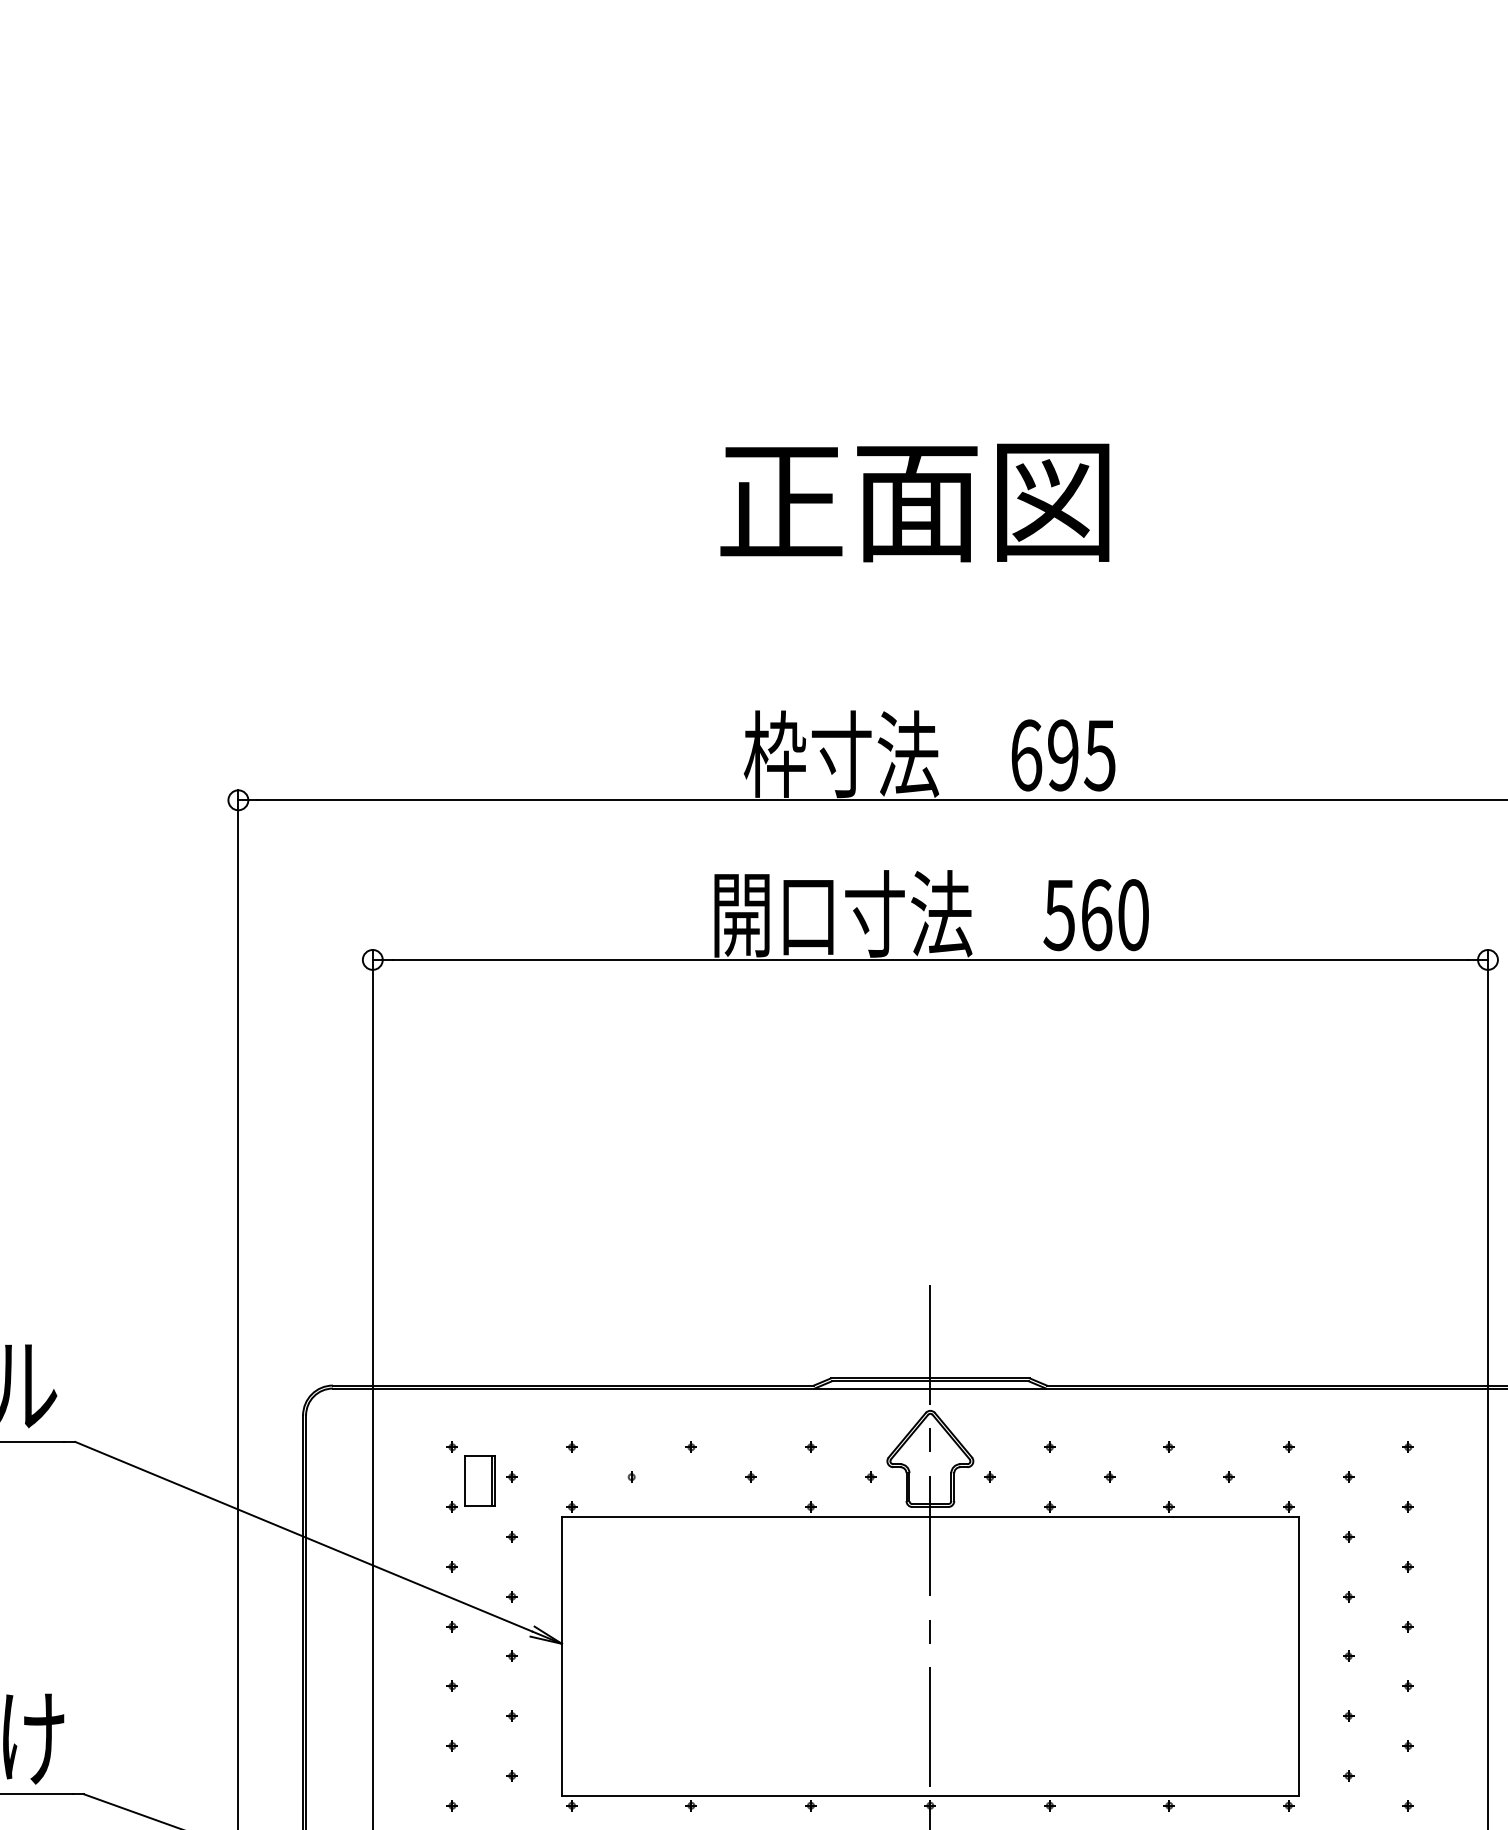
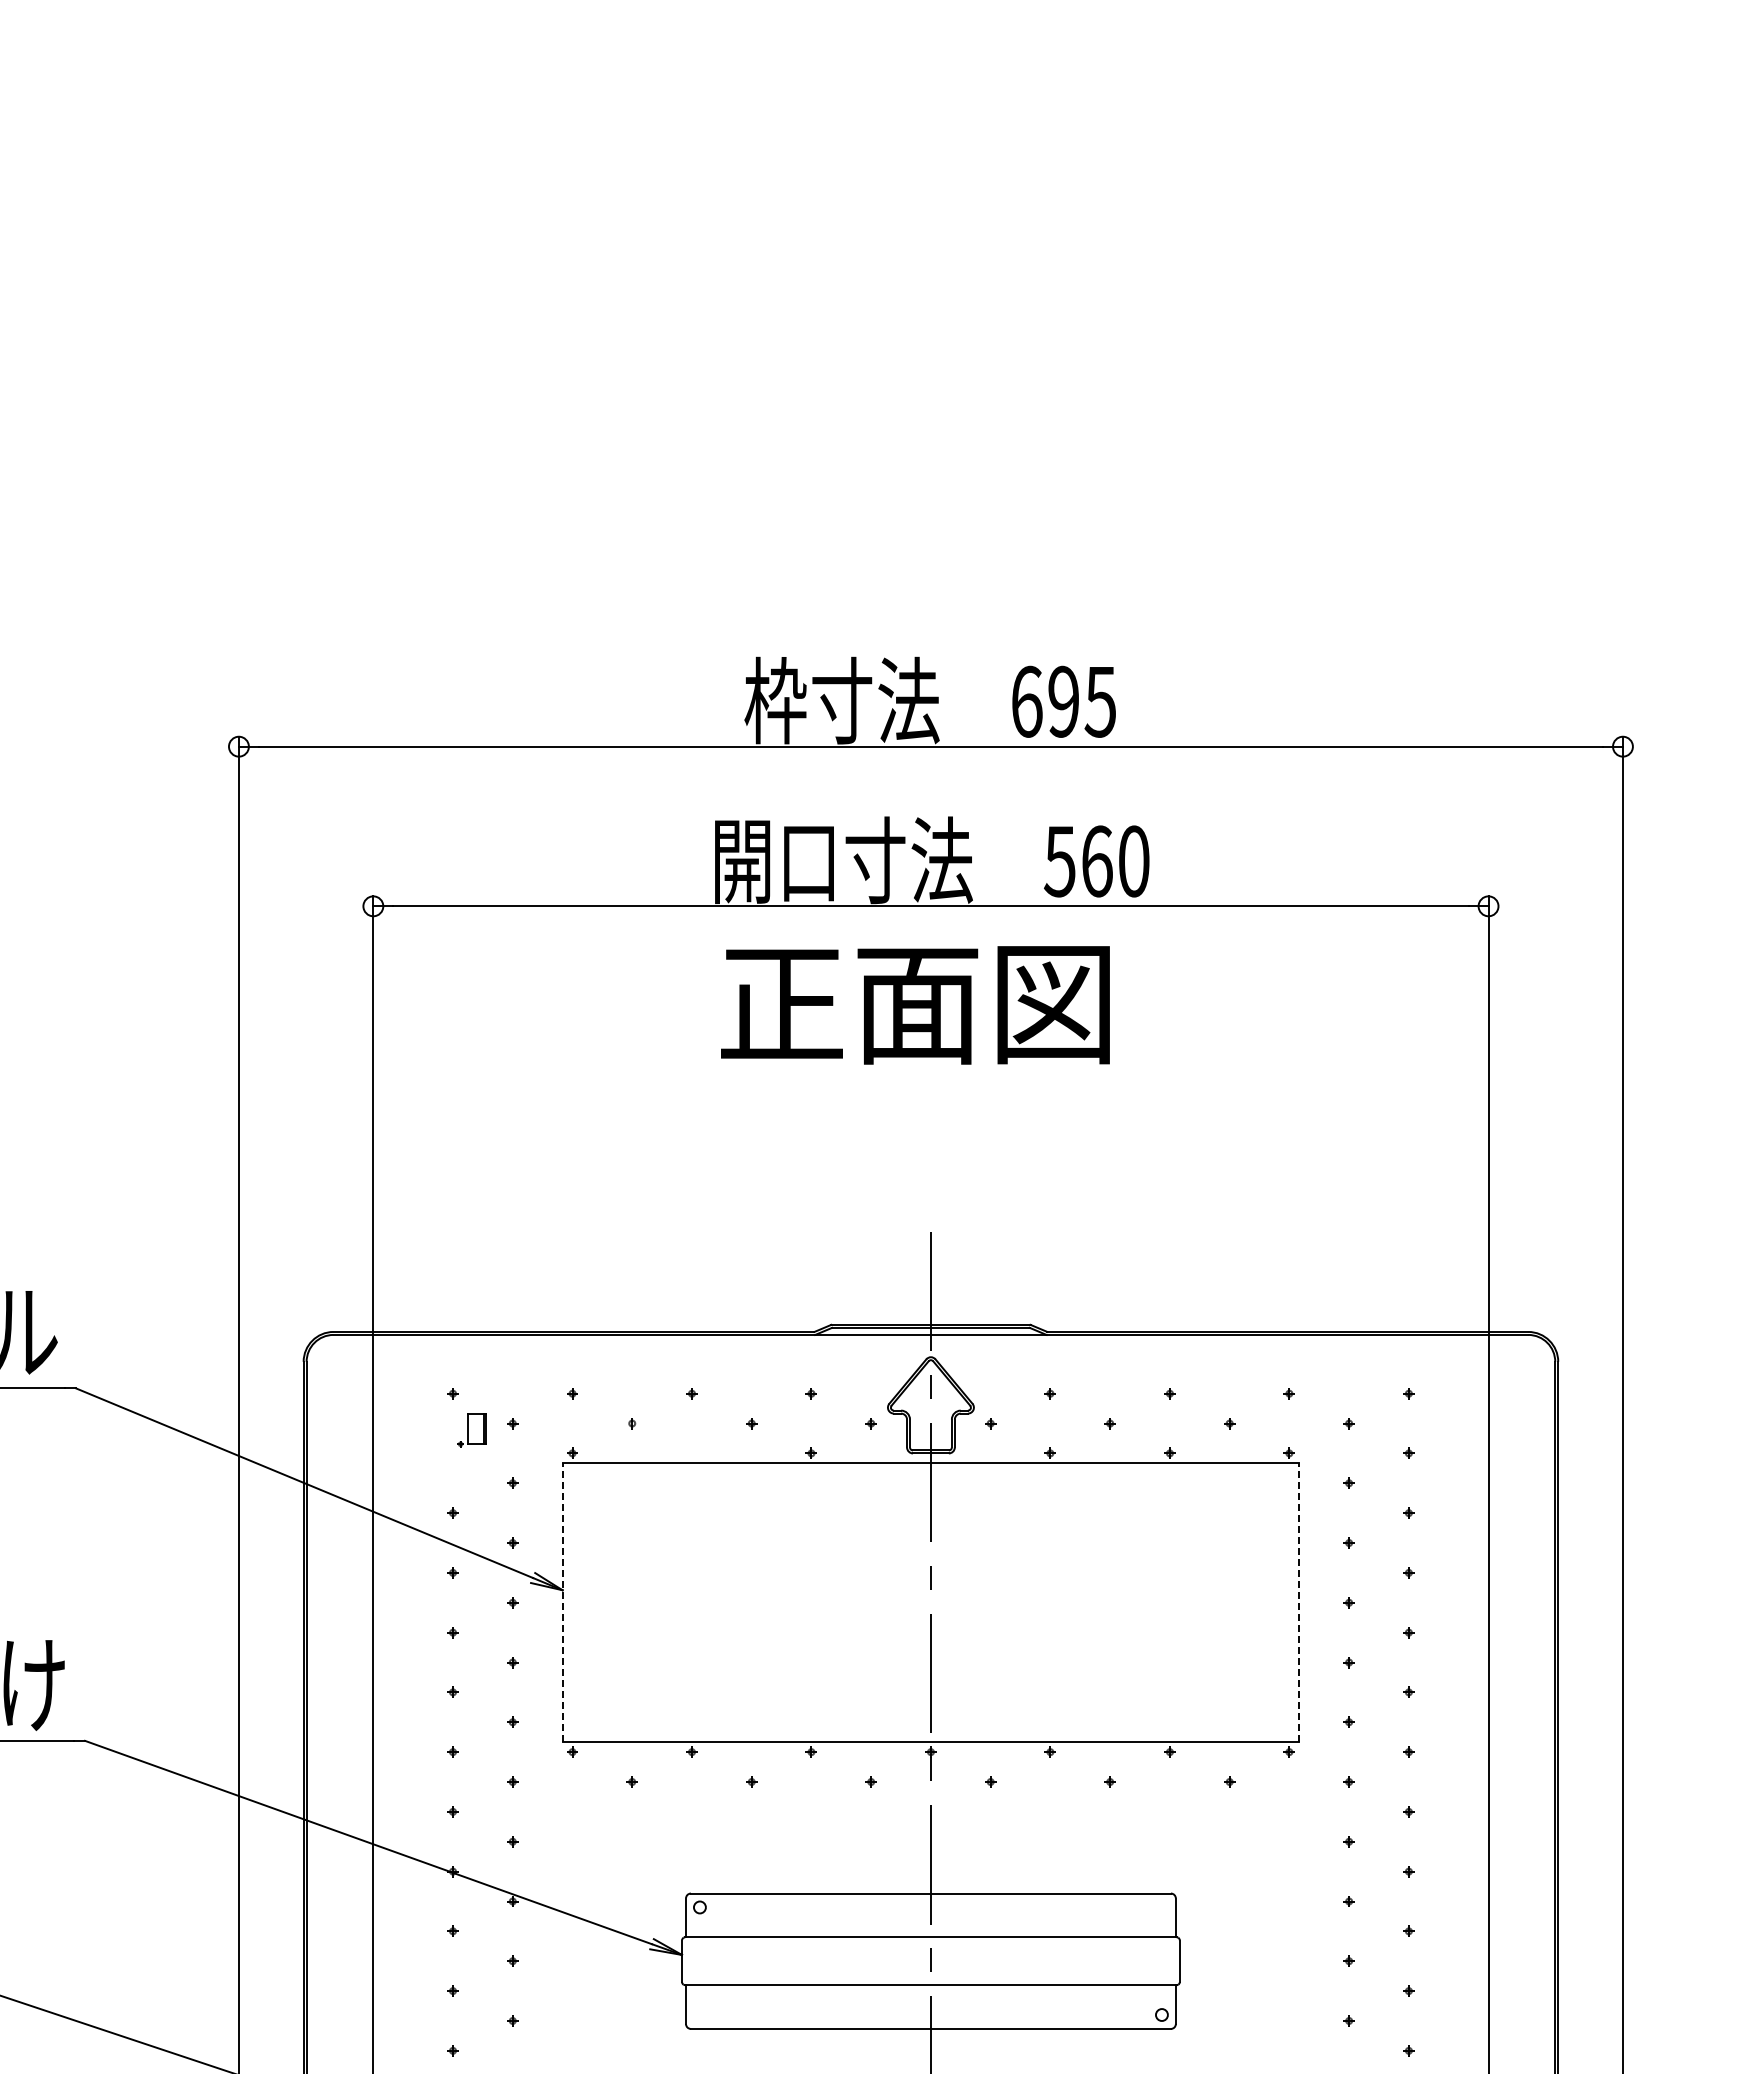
text: (914, 503) -> (915, 1005), moved
part: (470, 1484) -> (471, 1430), size x0.6
line: (561, 1656) -> (562, 1602), solid -> dashed
line: (1298, 1656) -> (1299, 1602), solid -> dashed

